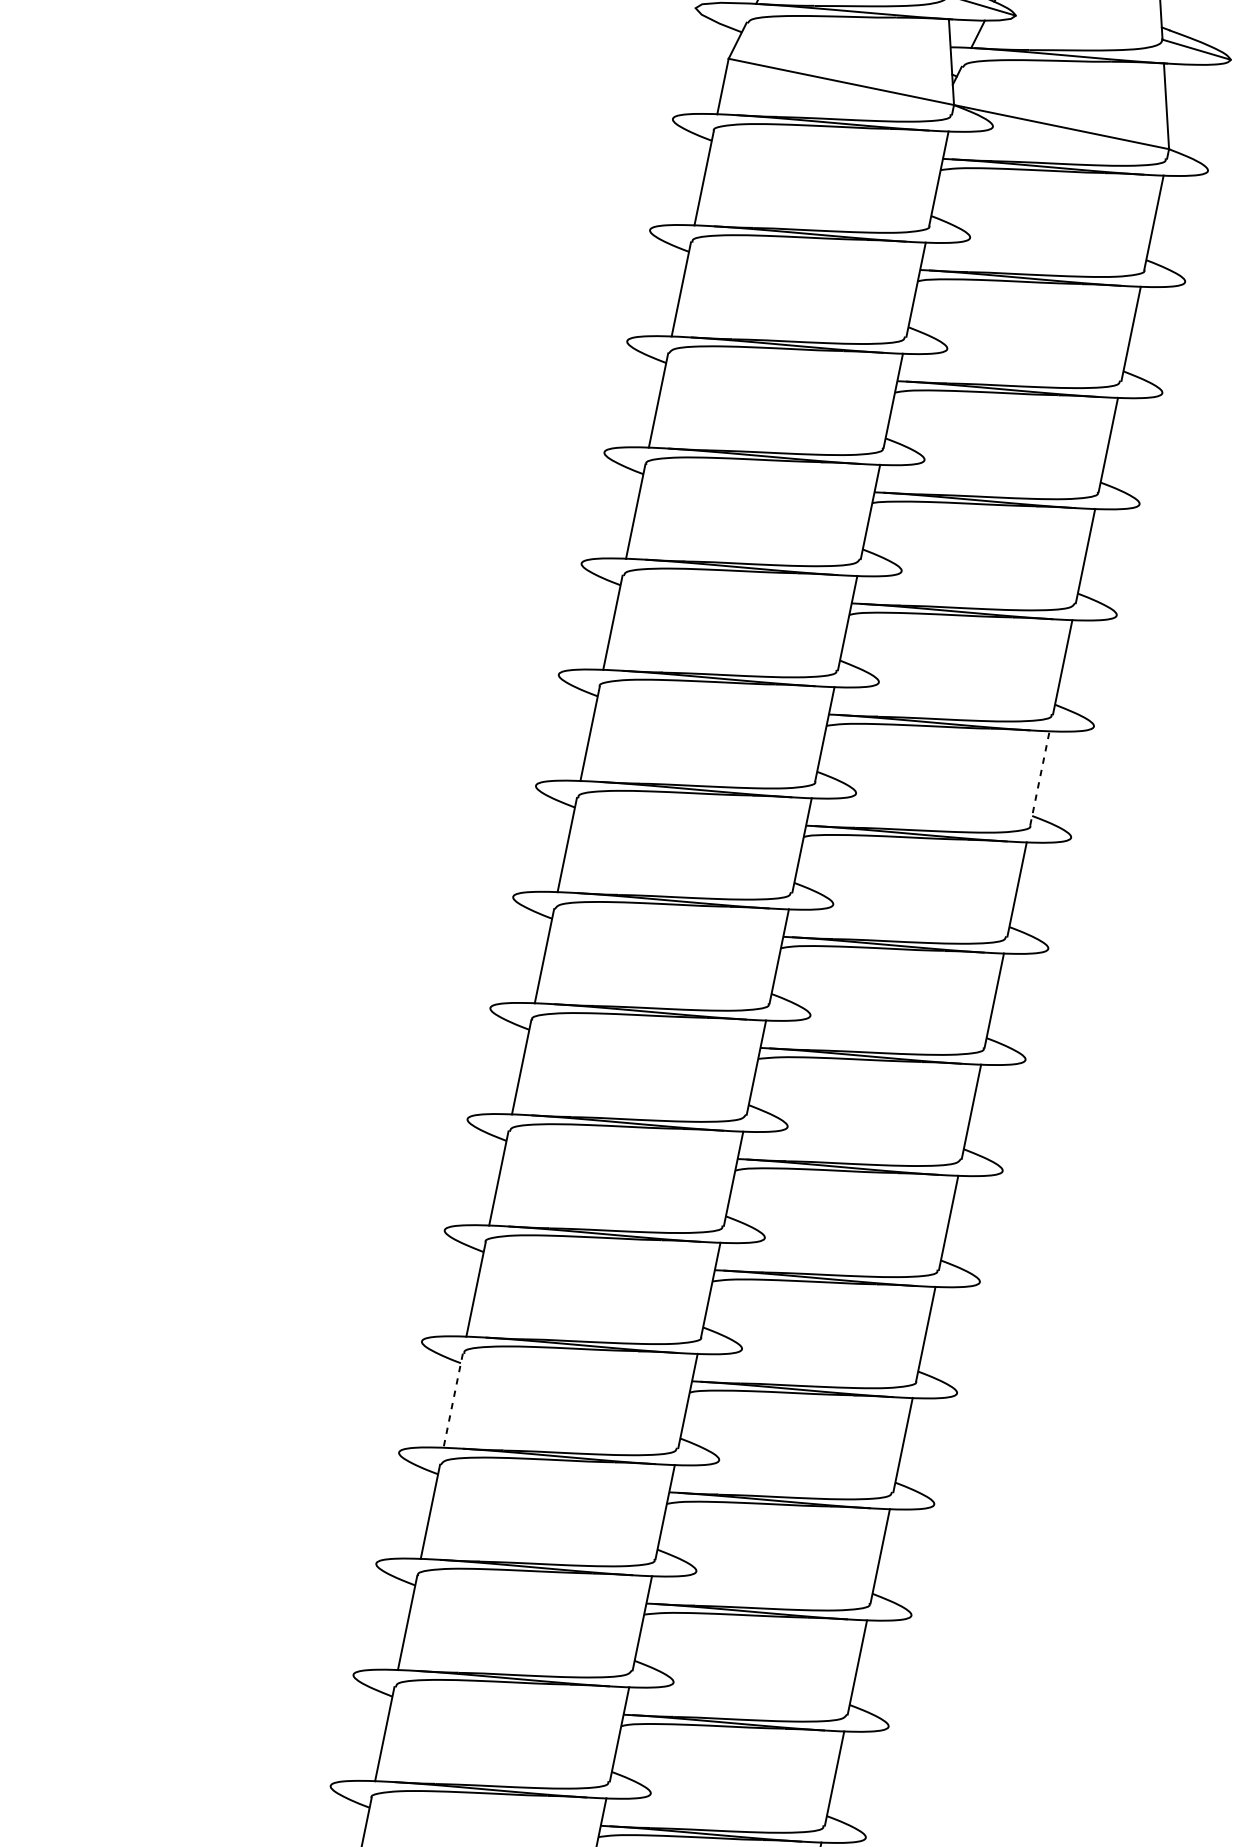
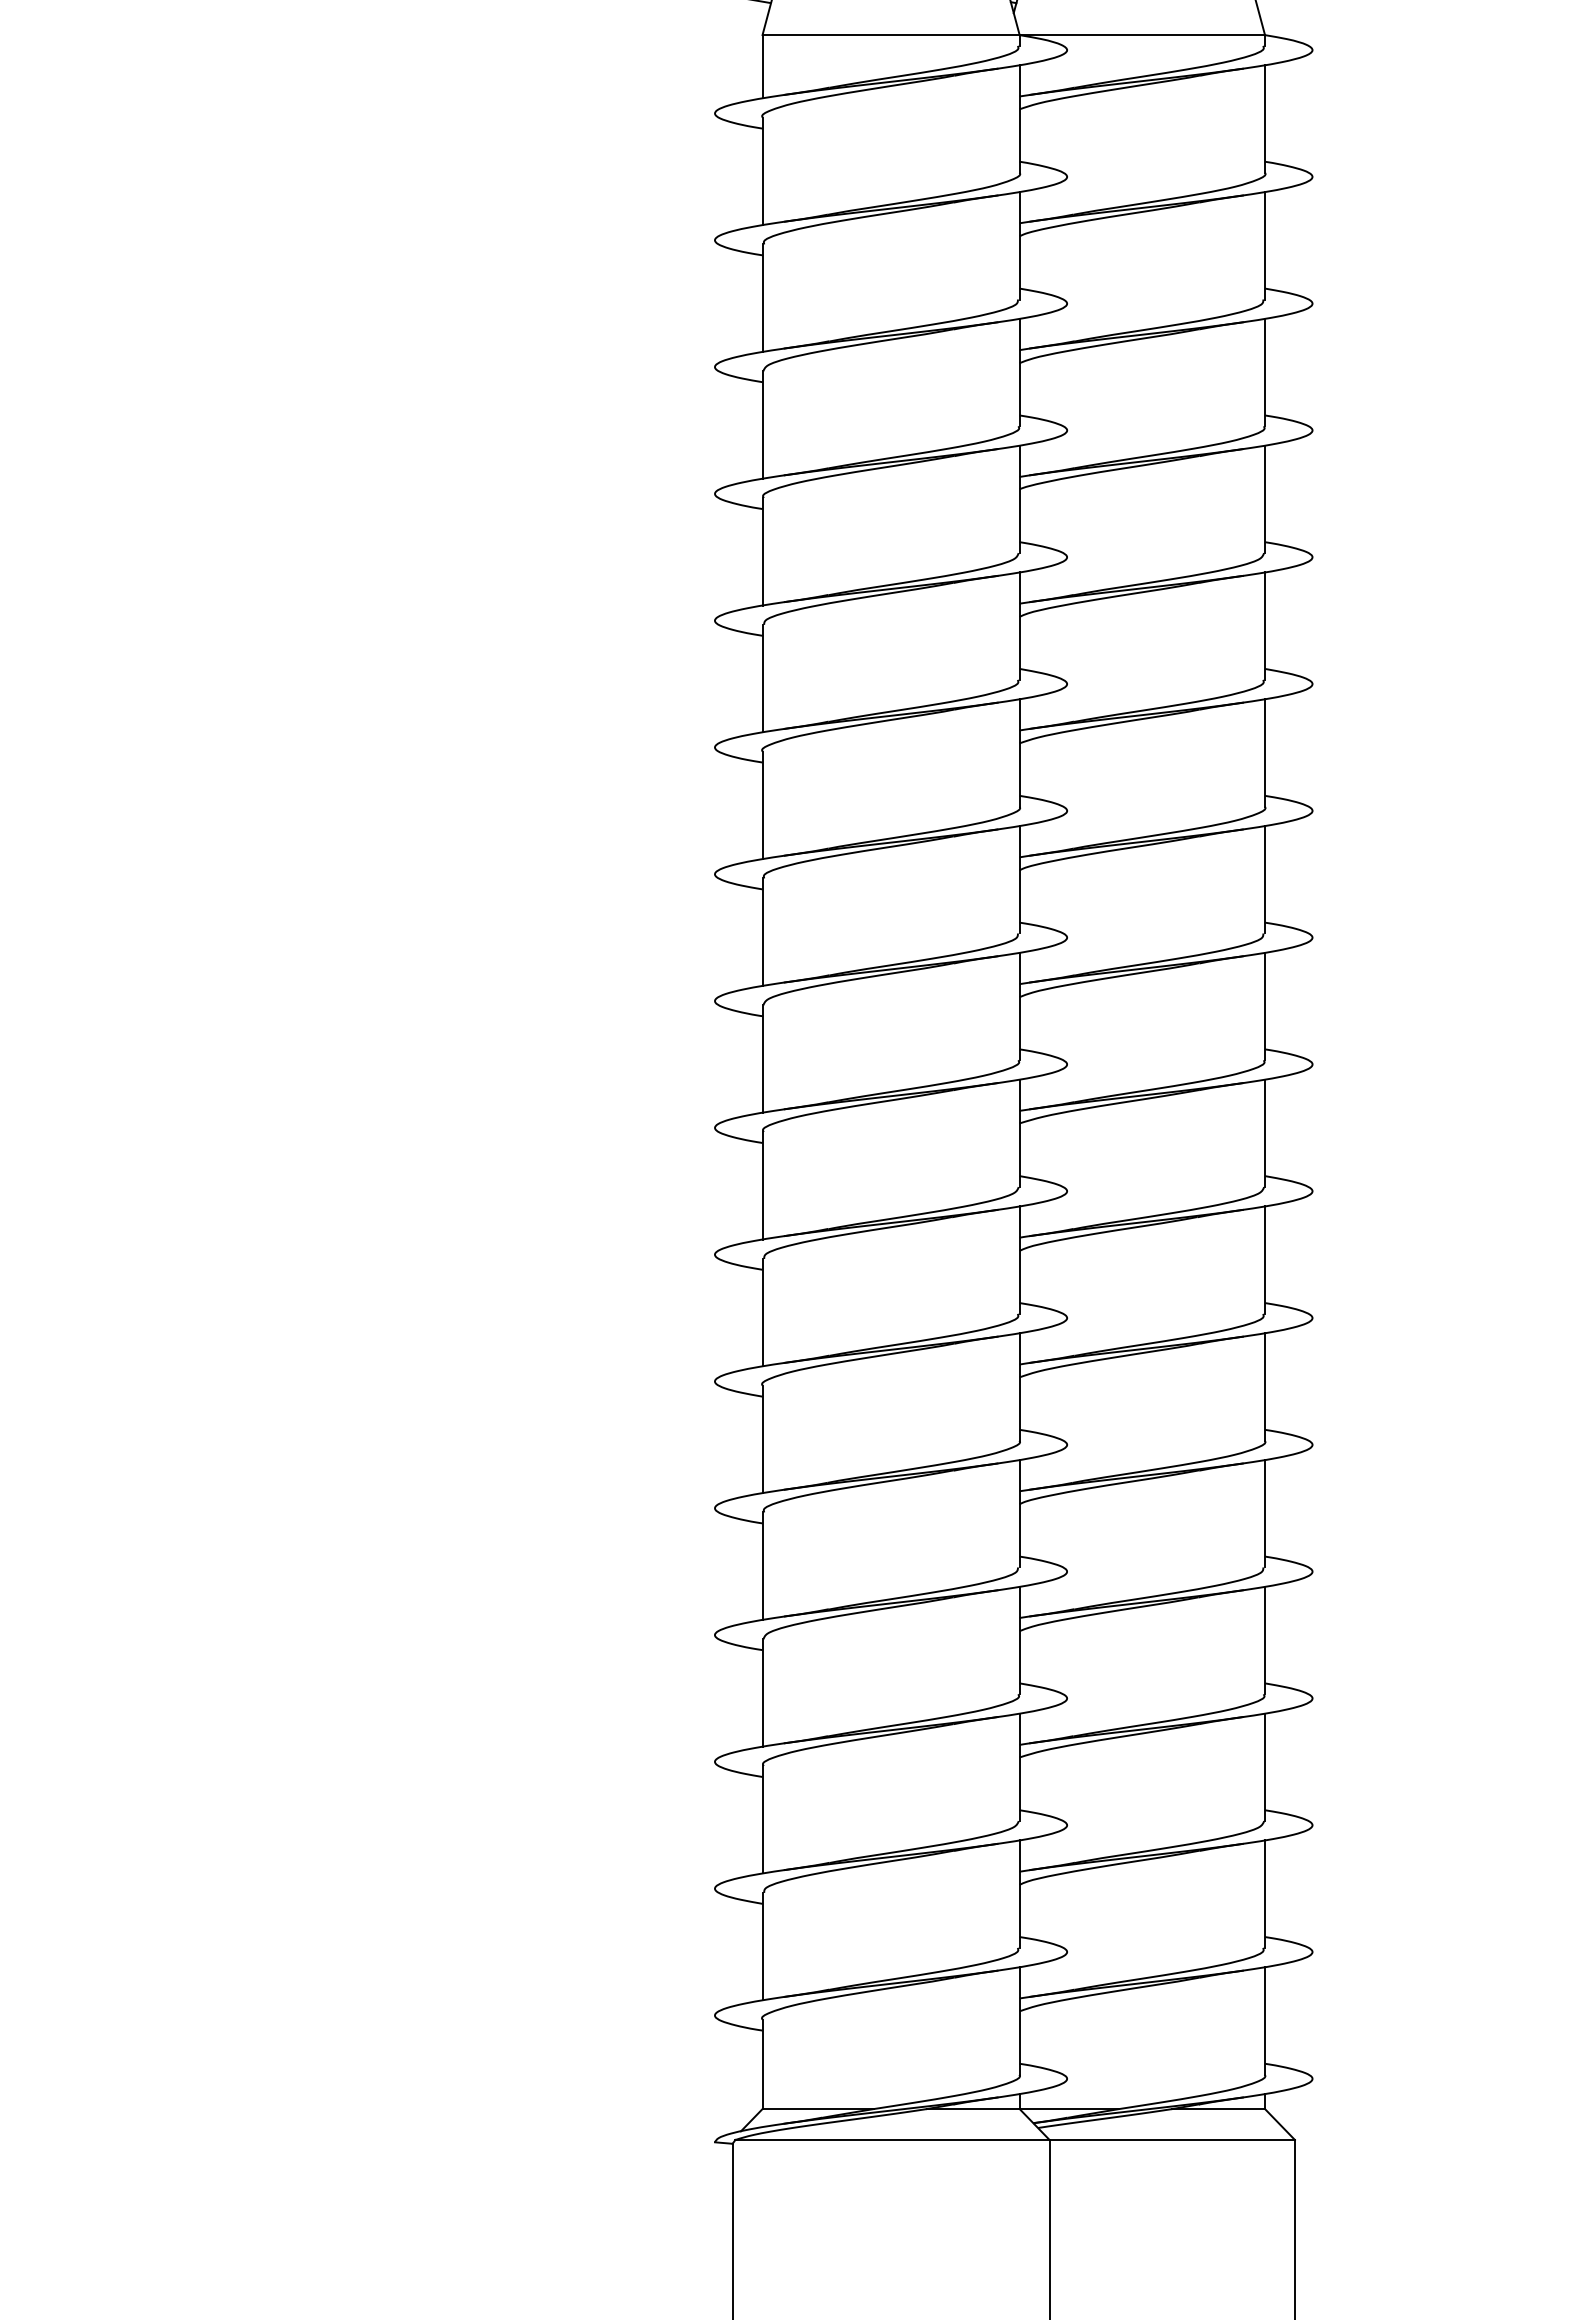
line: (1040, 778) -> (1265, 752), dashed -> solid
line: (453, 1400) -> (762, 1566), dashed -> solid

